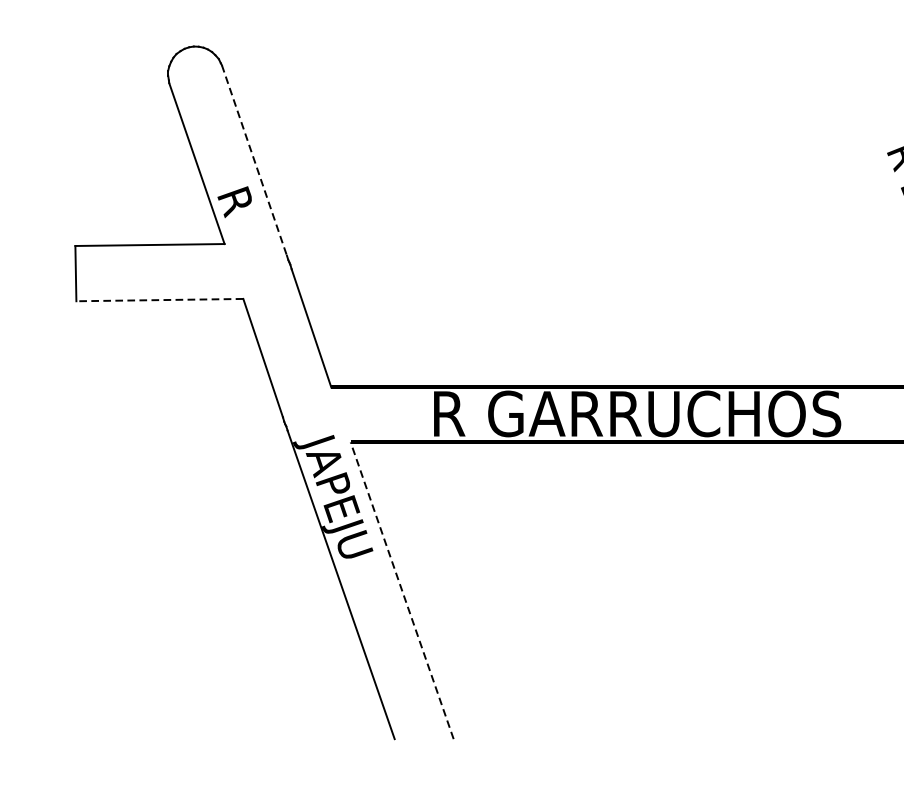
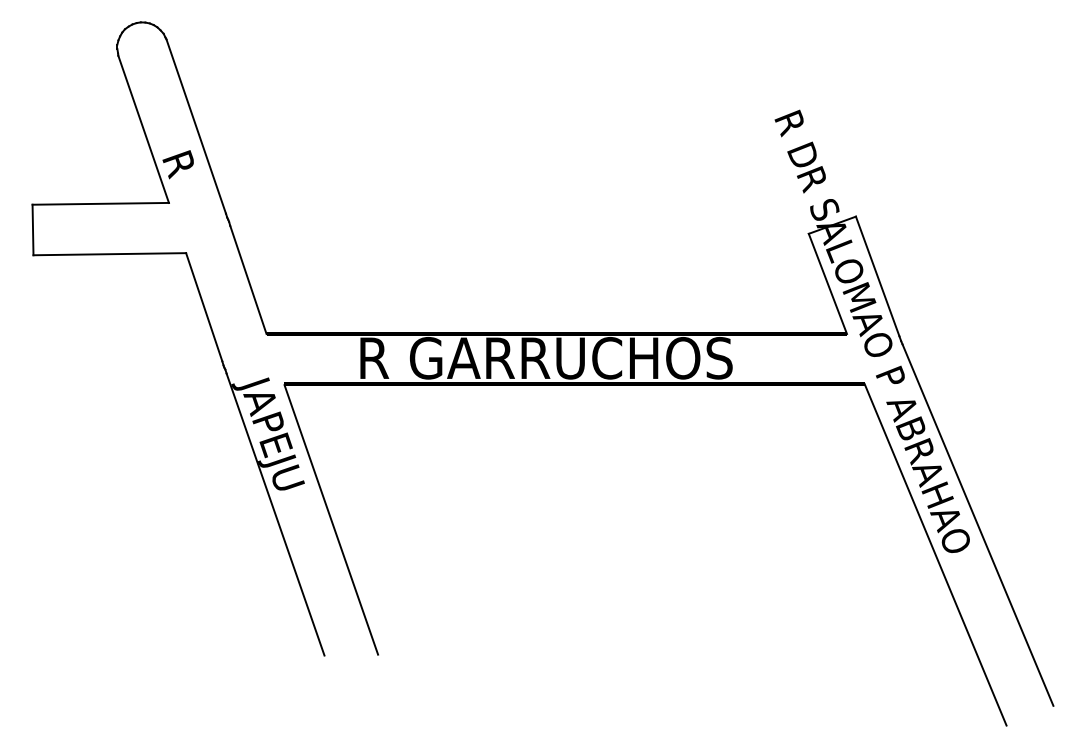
line: (254, 161) -> (196, 127), dashed -> solid
line: (159, 300) -> (109, 254), dashed -> solid
line: (402, 590) -> (331, 519), dashed -> solid

